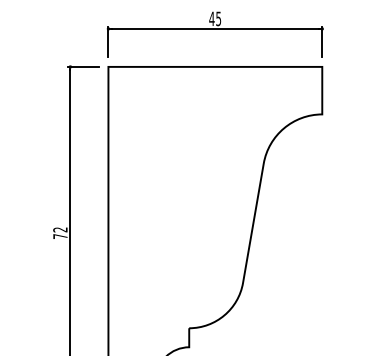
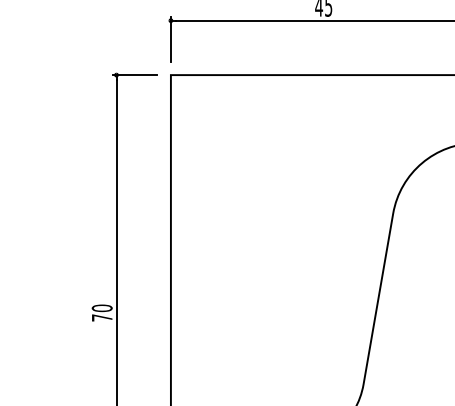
text: (60, 229) -> (102, 307), 72 -> 70

